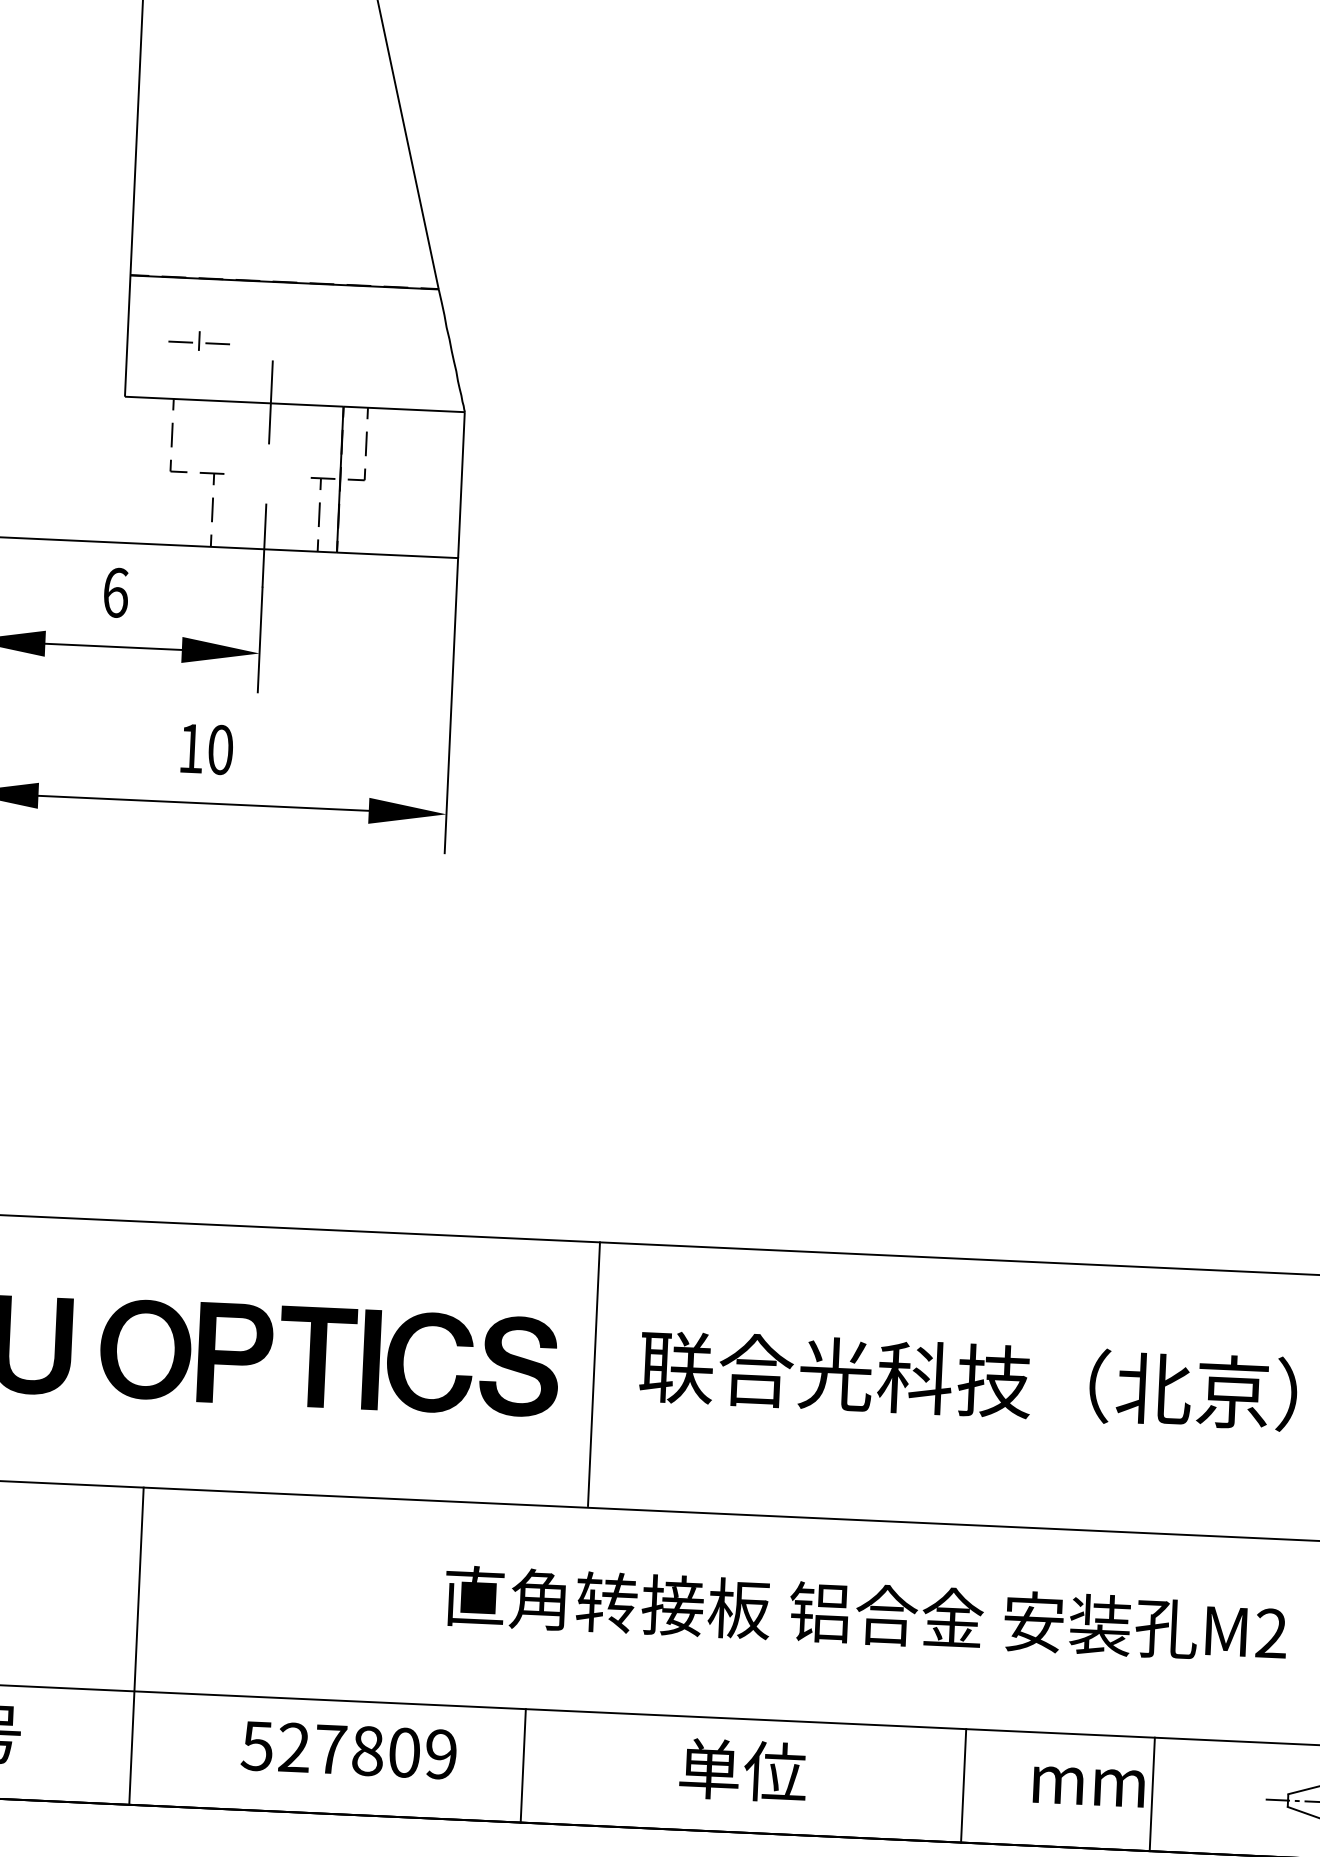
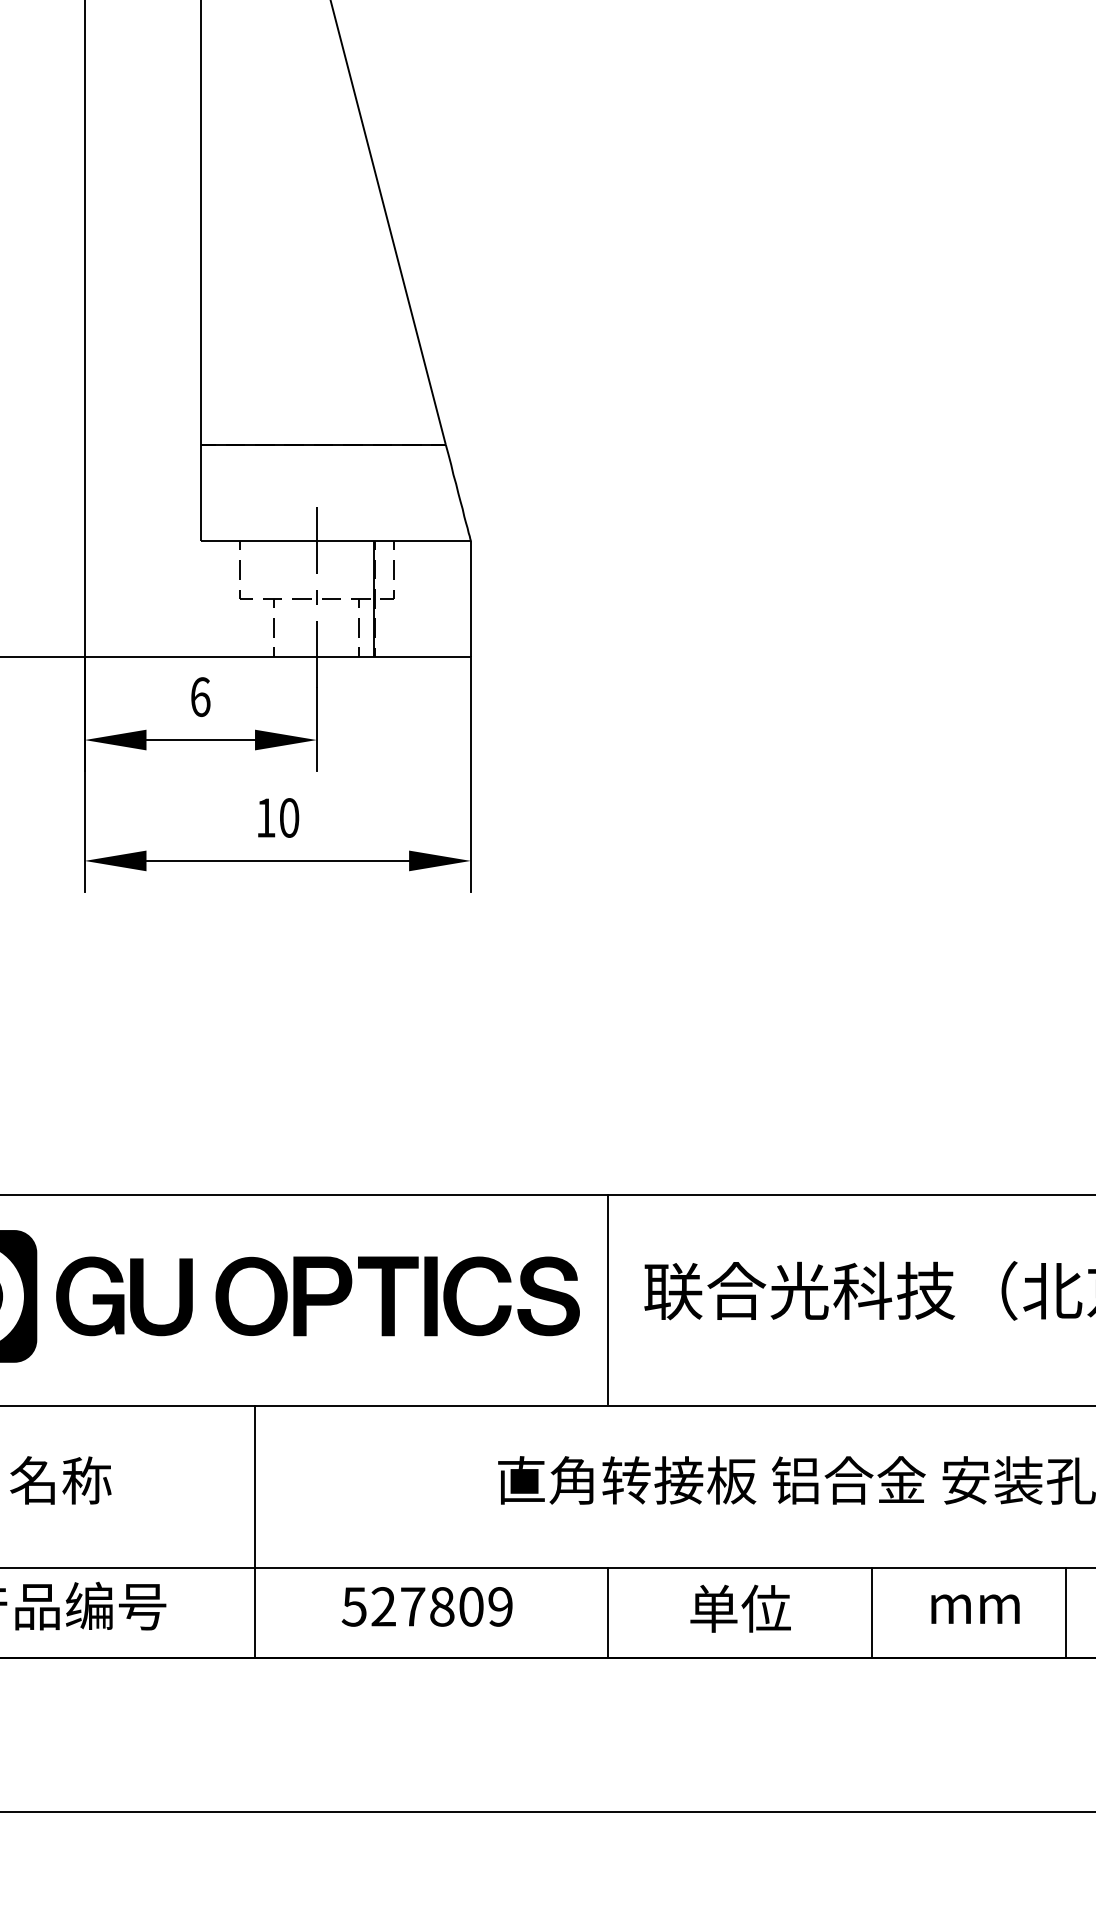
part: (199, 341) -> (316, 597), moved
line: (523, 1765) -> (608, 1612), moved
line: (964, 1785) -> (872, 1612), moved
text: (1088, 1785) -> (975, 1608), moved

